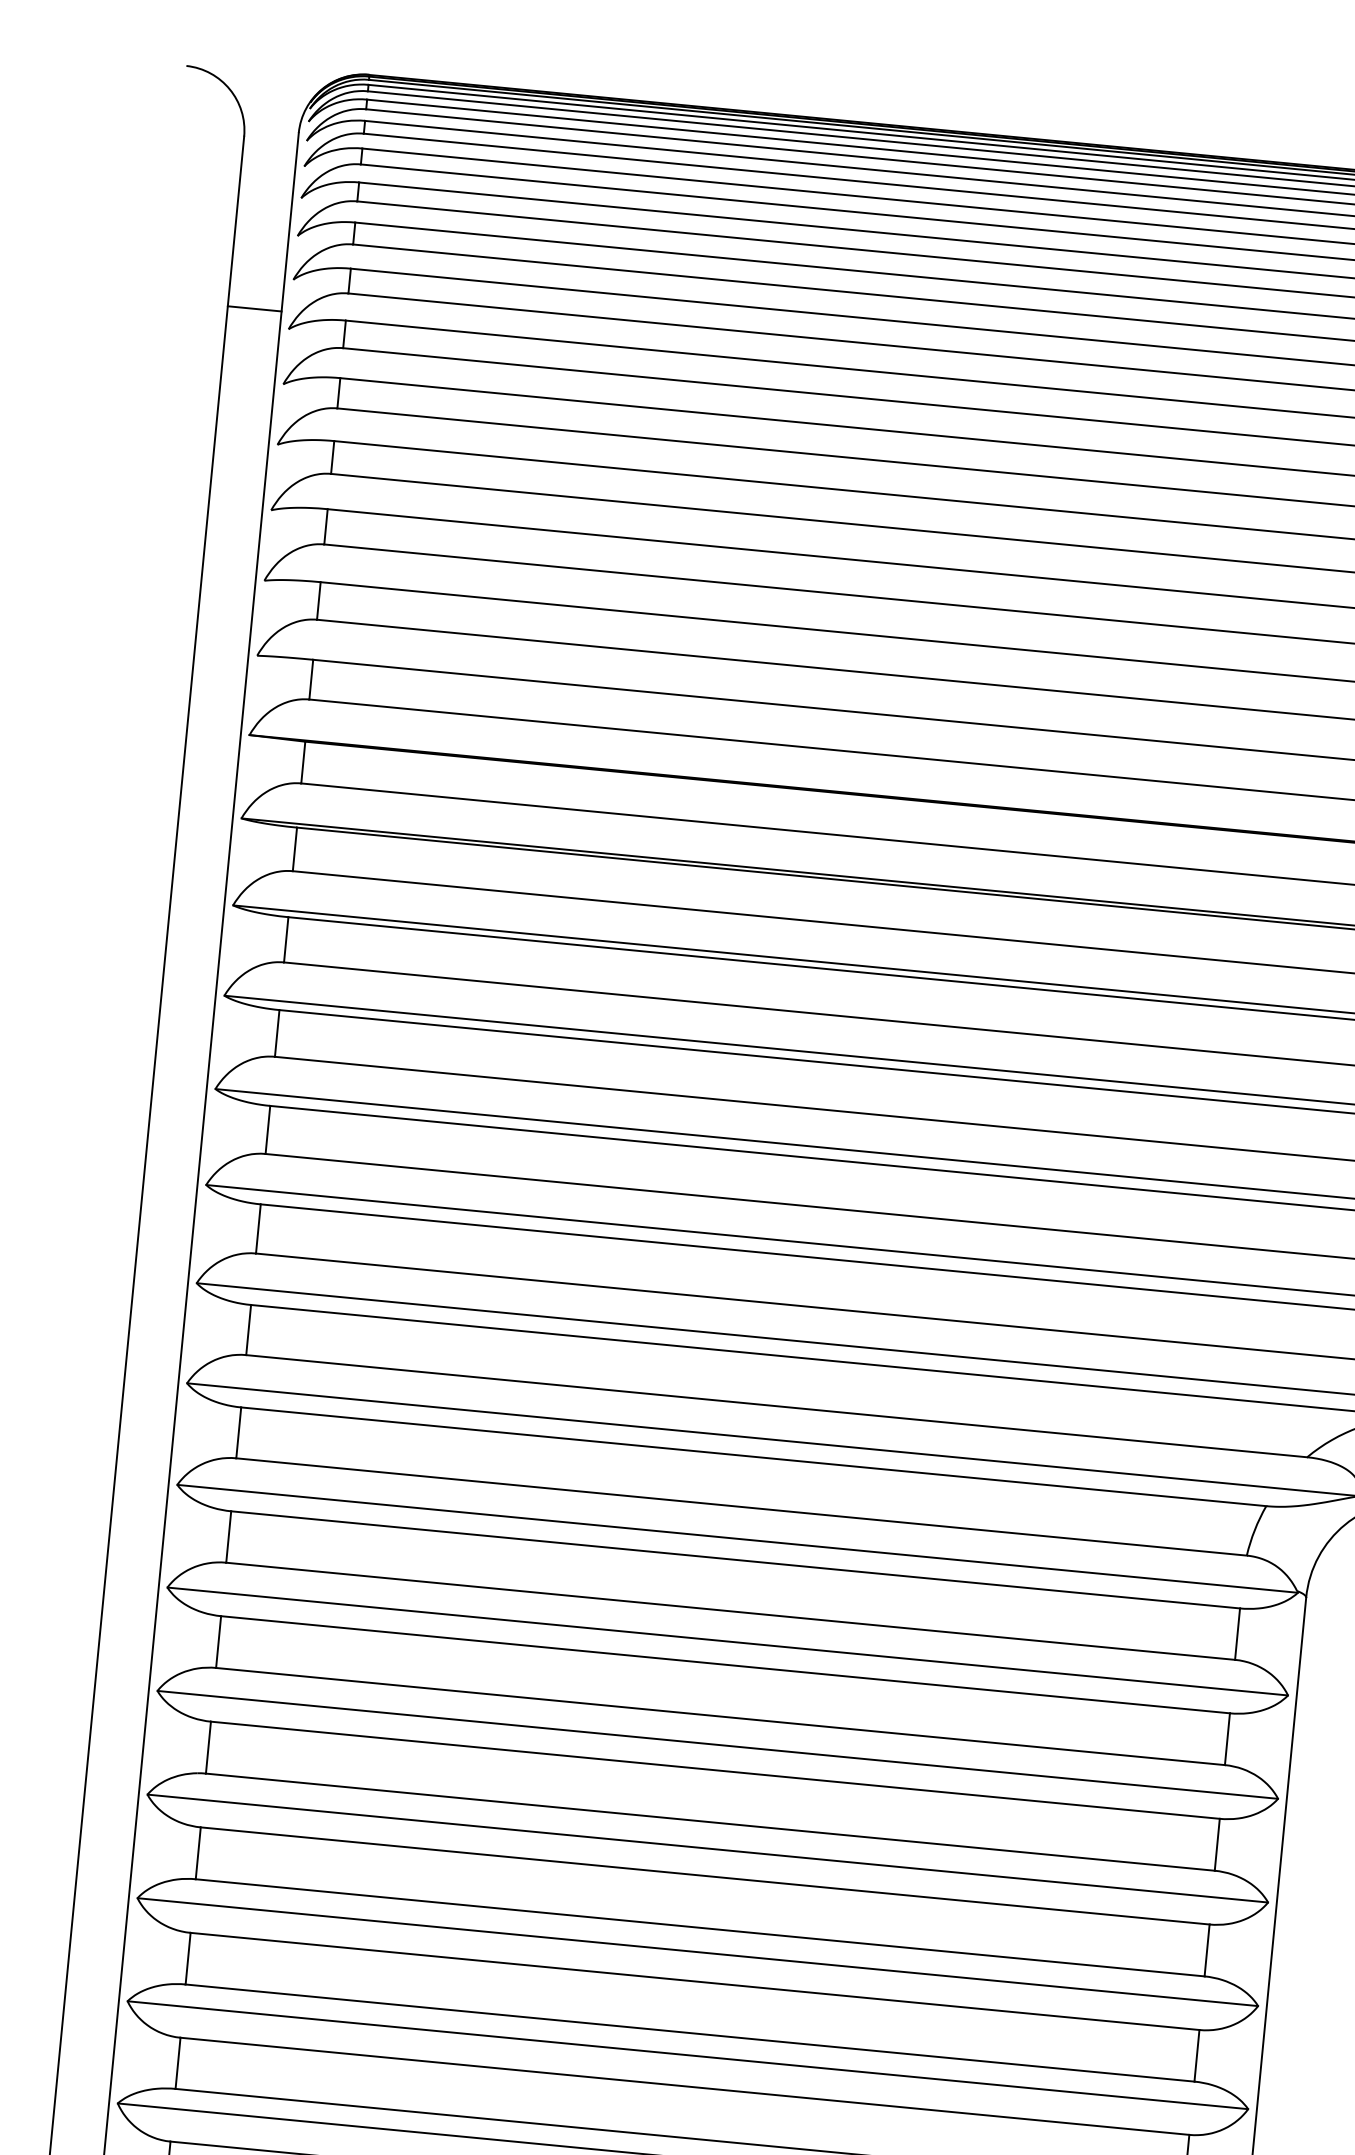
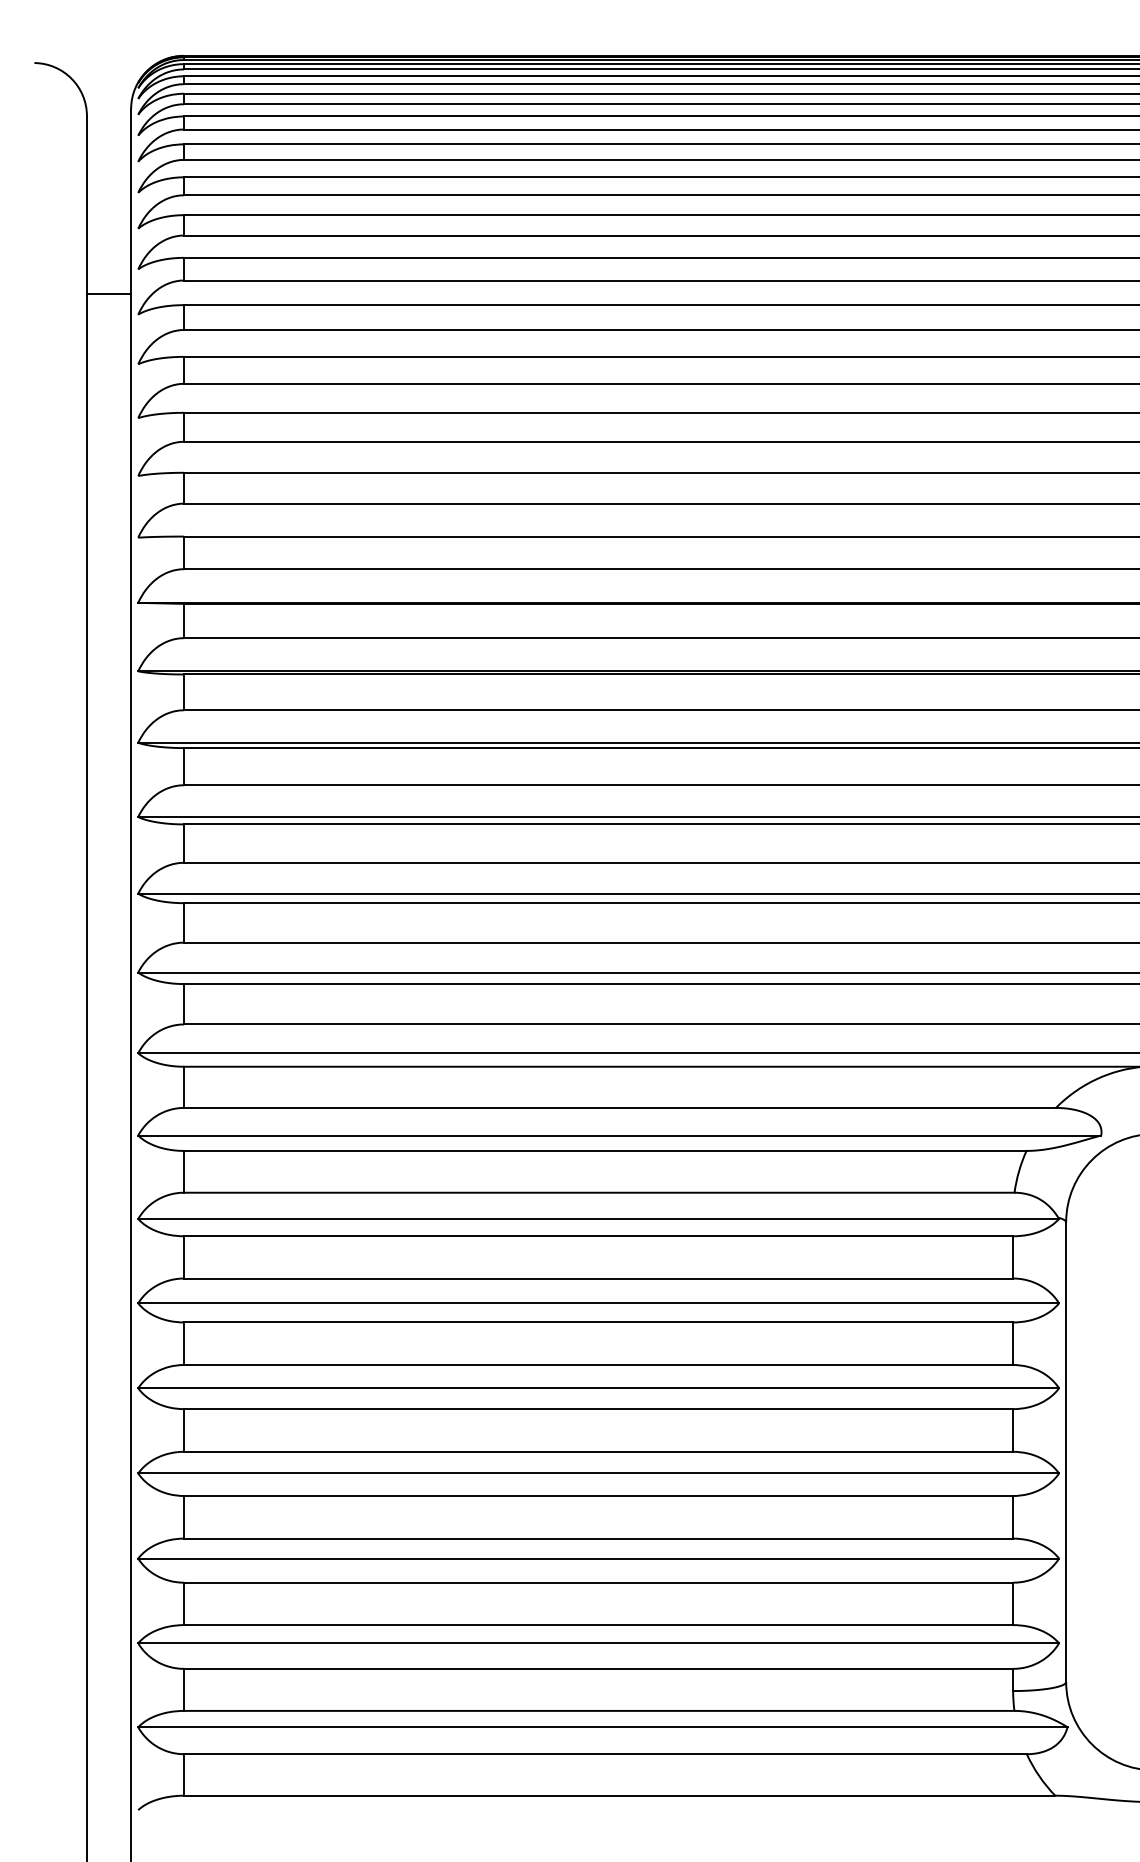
line: (254, 308) -> (108, 294), moved

